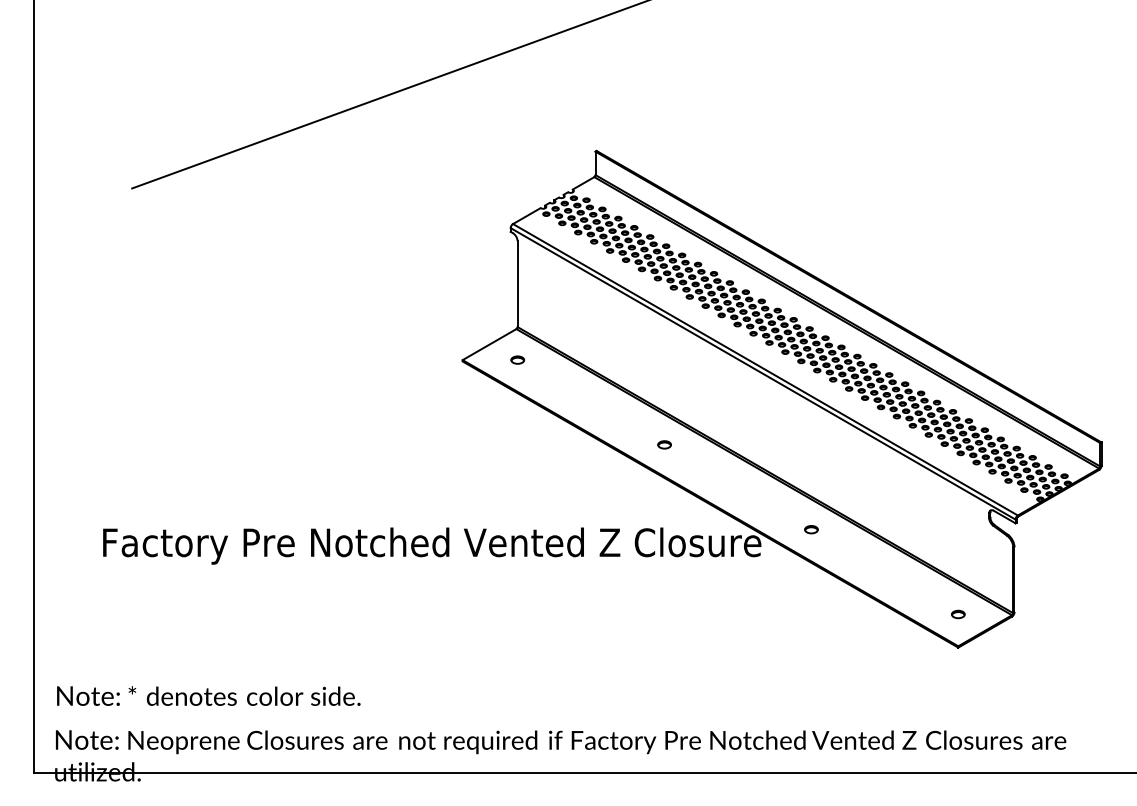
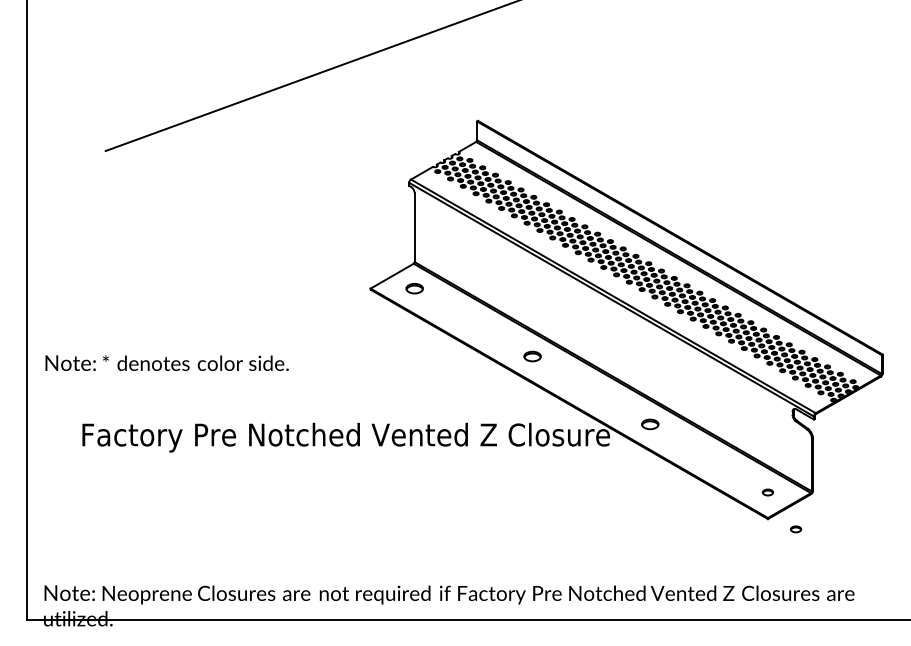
part: (517, 359) -> (414, 288), size x1.6
part: (664, 444) -> (532, 356), size x1.6
part: (811, 529) -> (650, 424), size x1.6
part: (993, 660) -> (796, 529), added
text: (208, 695) -> (166, 362), moved

